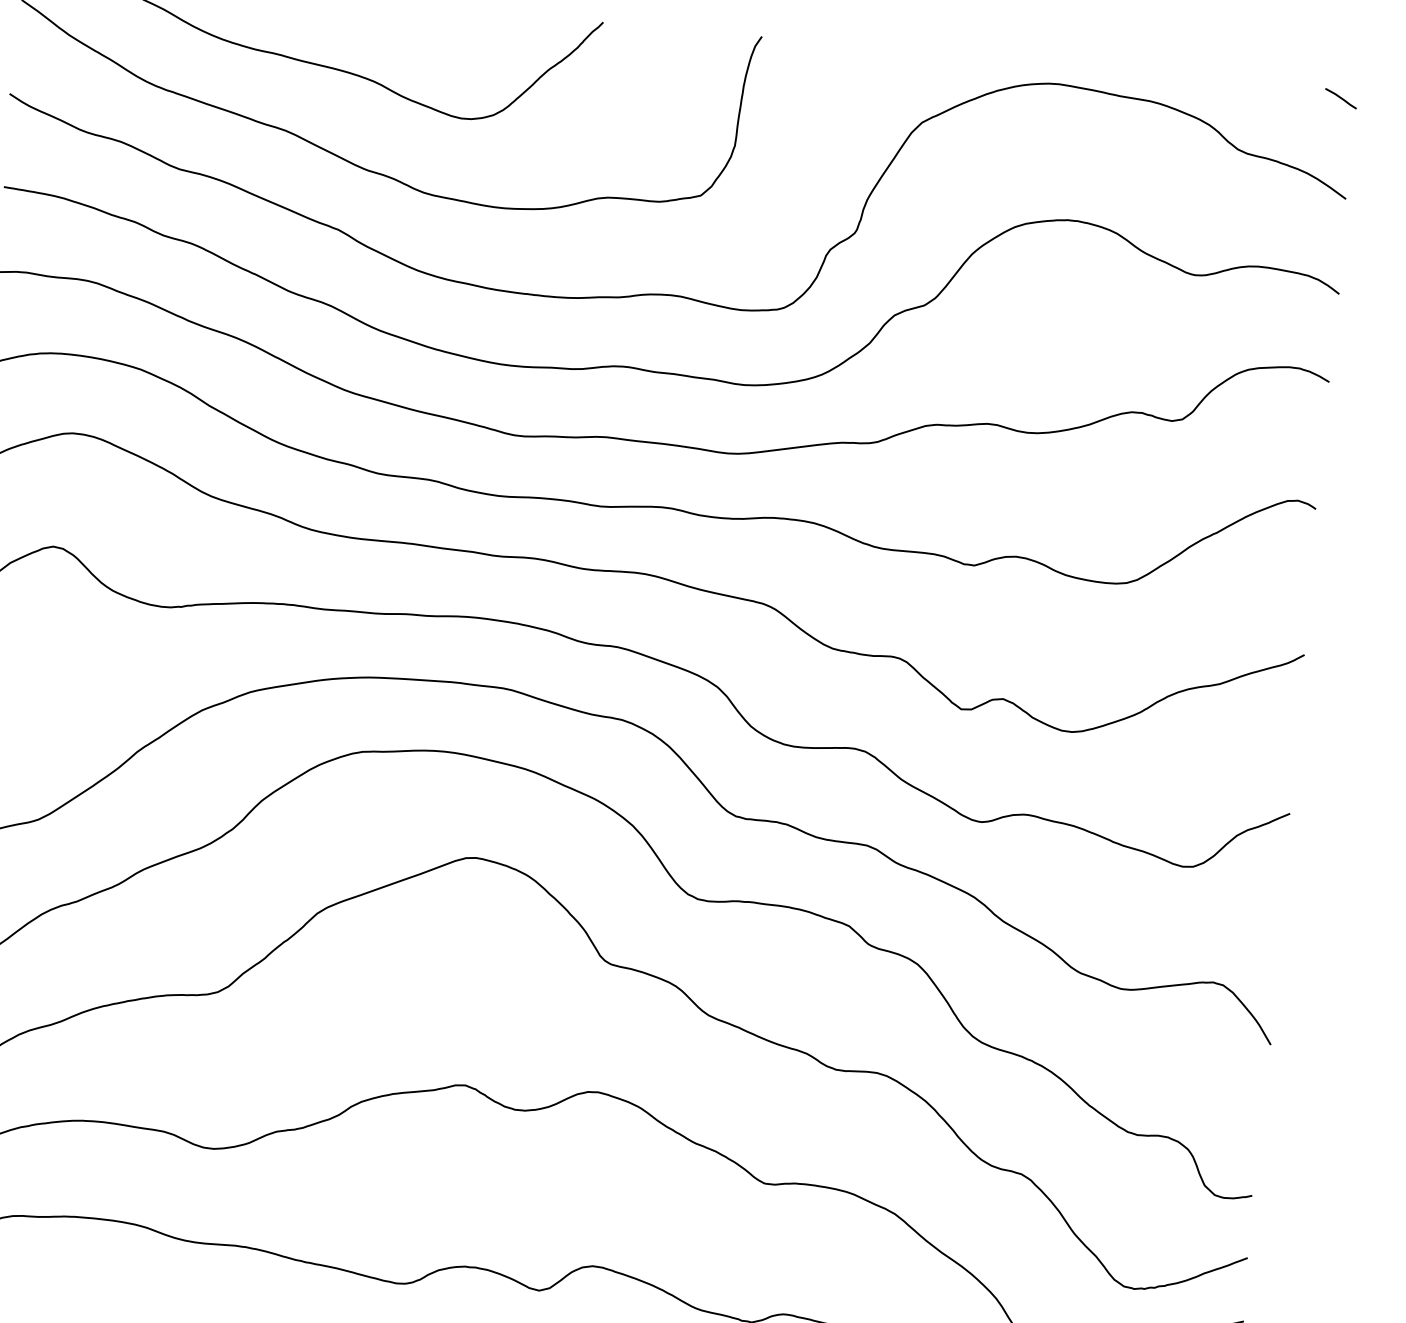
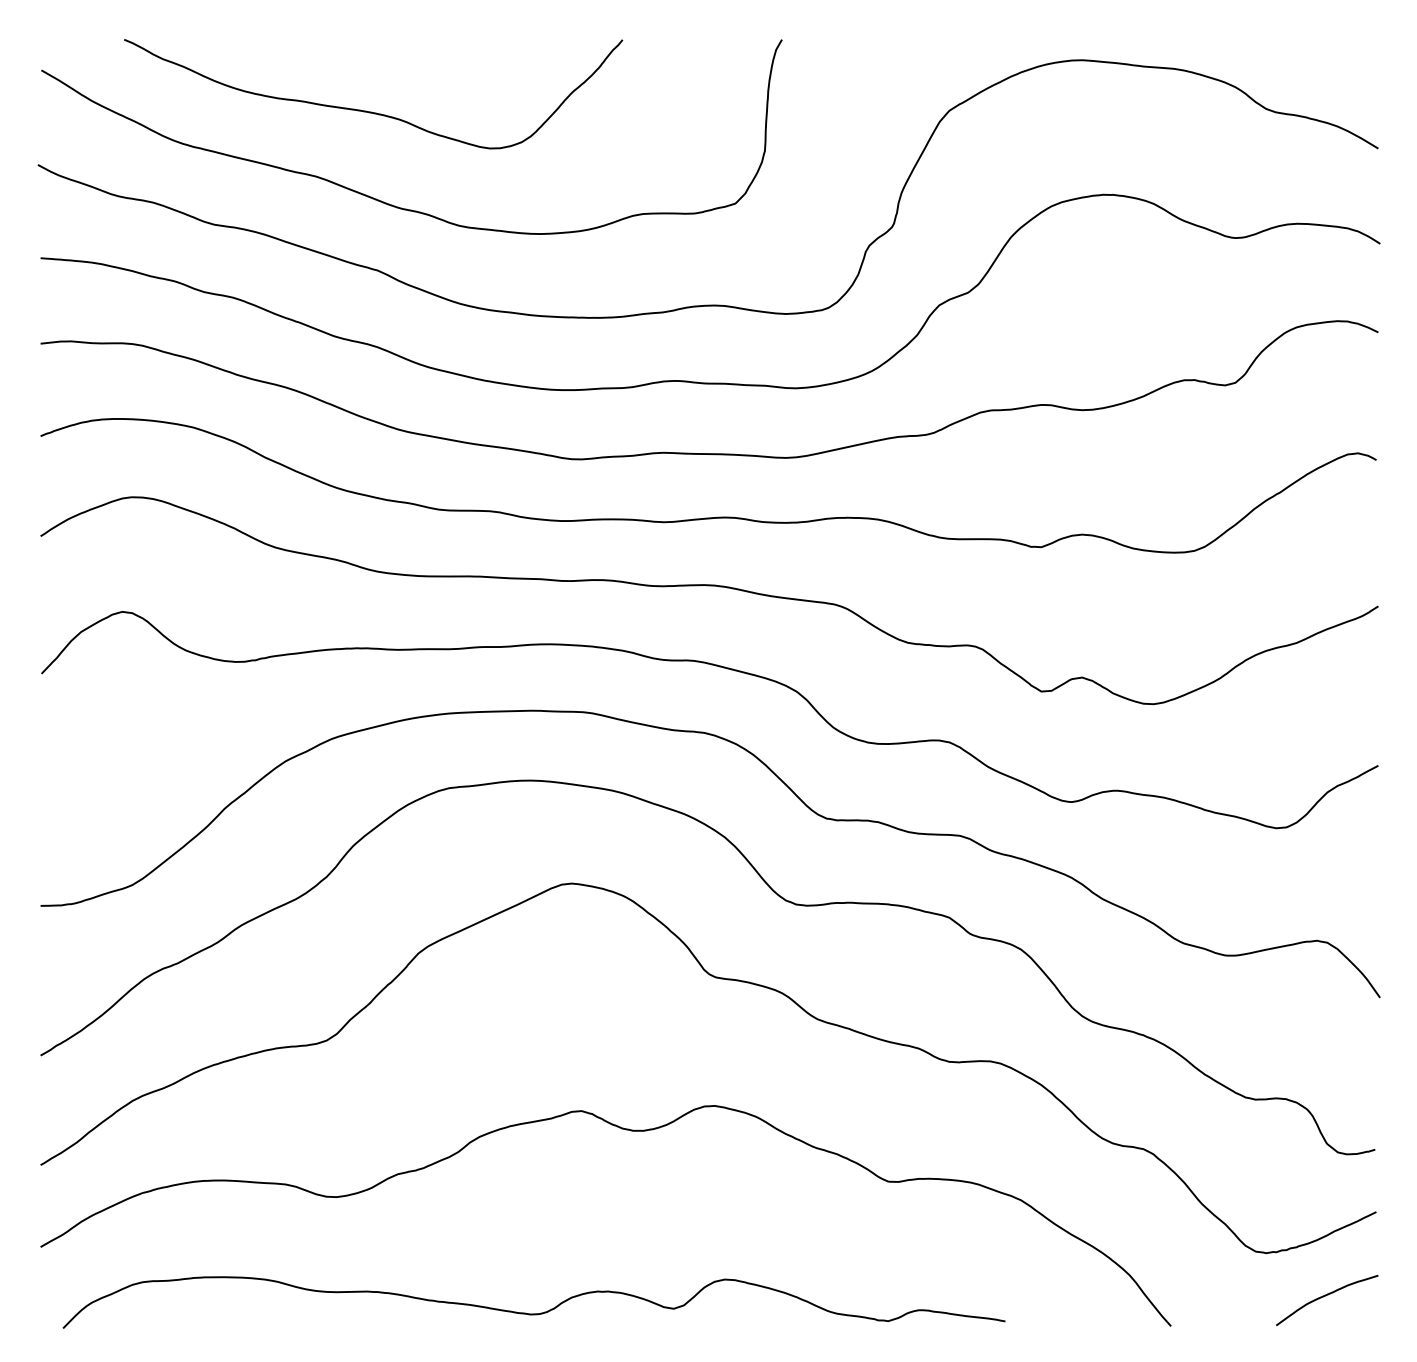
line: (1340, 98) -> (1363, 48), removed

